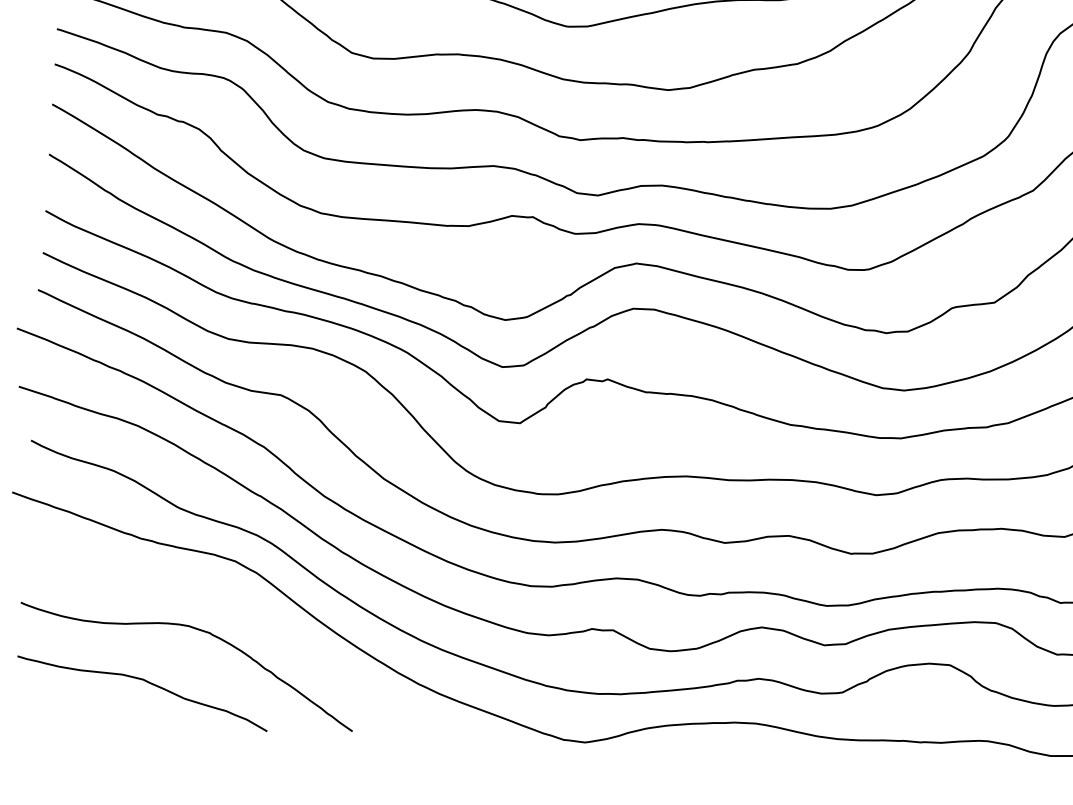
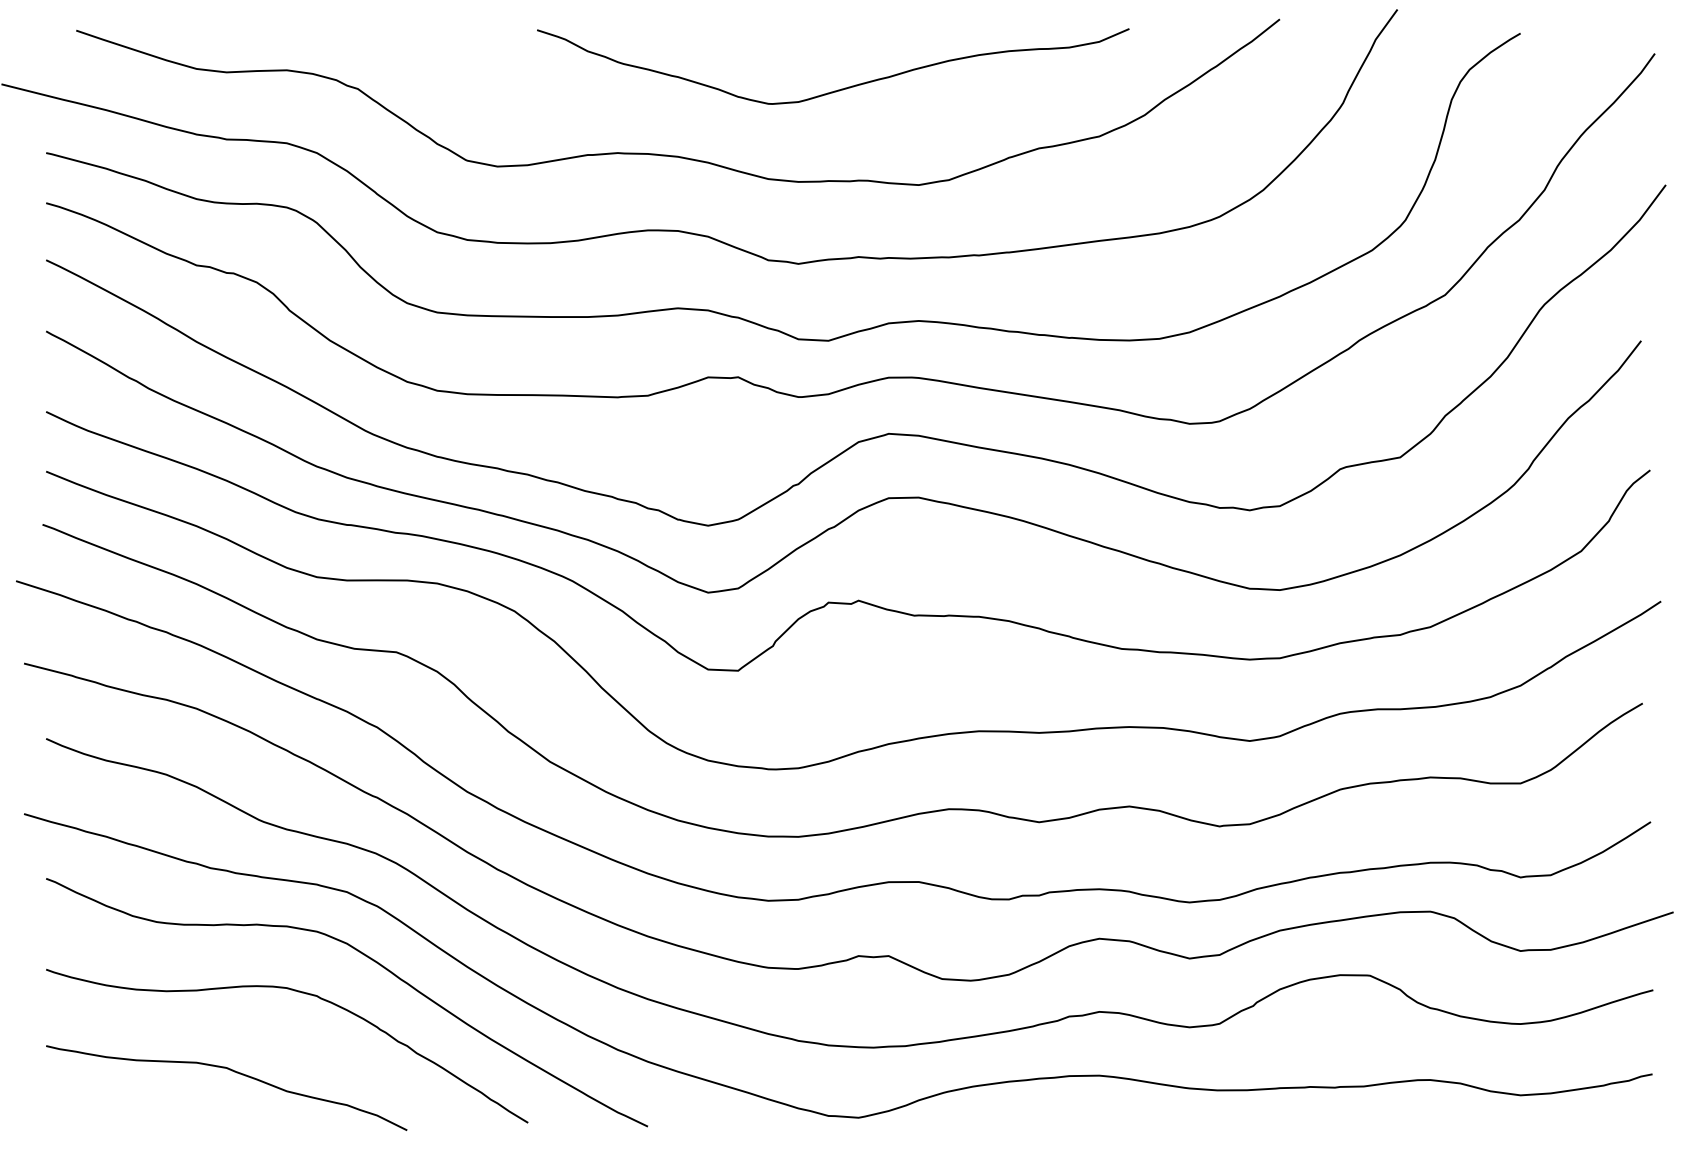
curve: (249, 610) -> (371, 960), added

